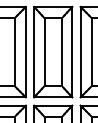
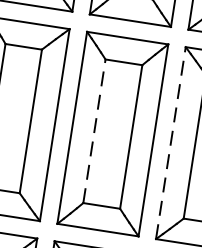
line: (80, 51) -> (170, 141), solid -> dashed
line: (44, 52) -> (94, 131), solid -> dashed

